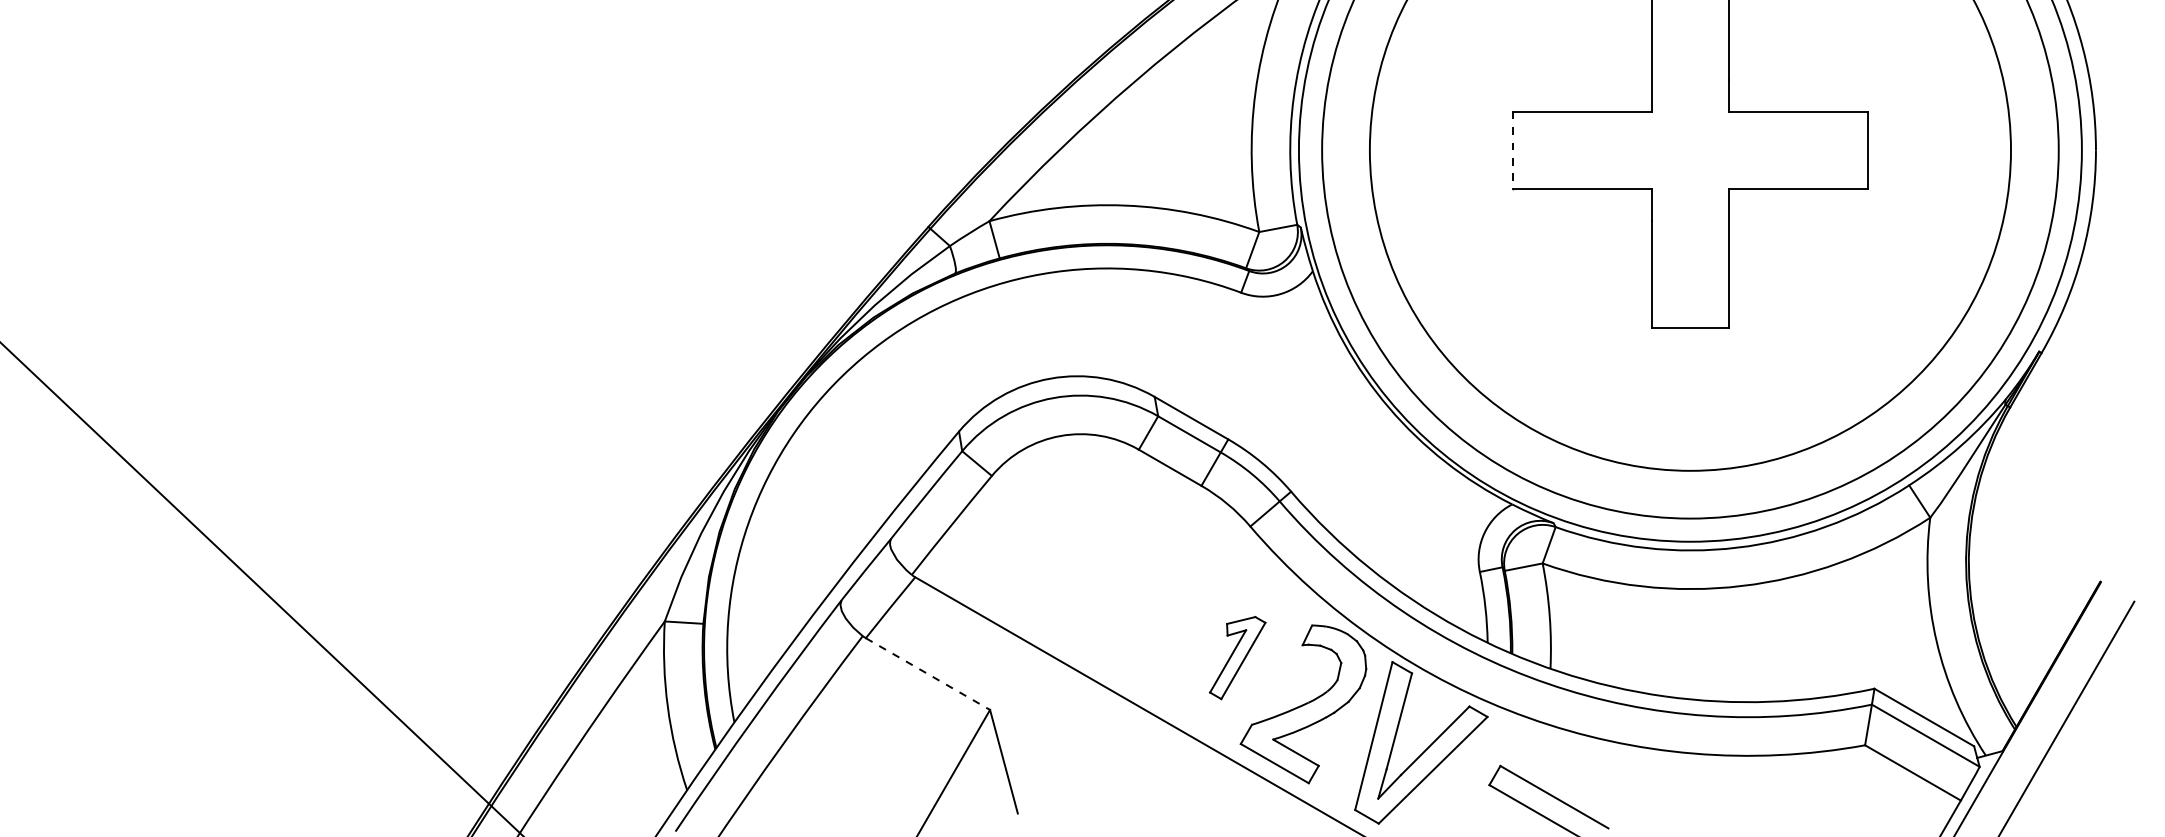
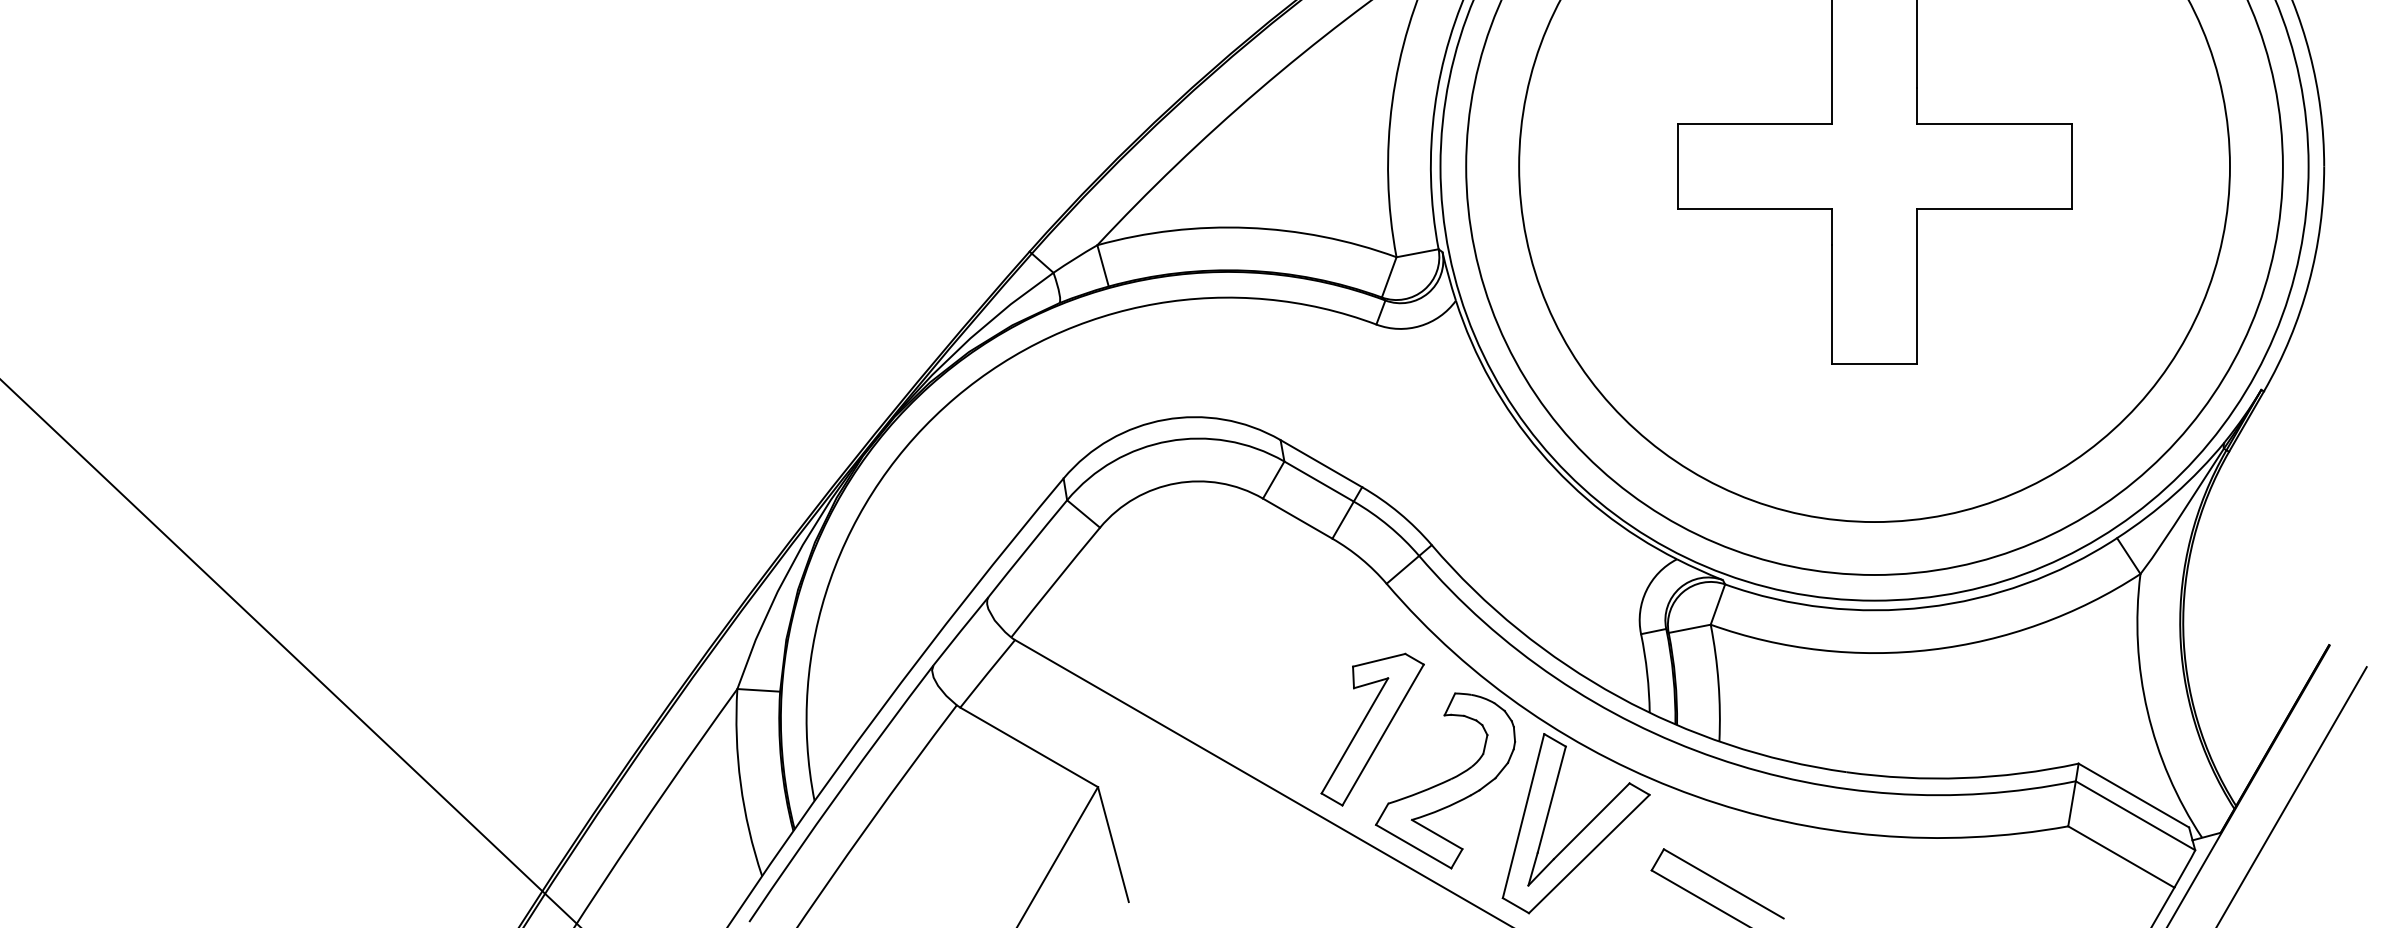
line: (1512, 150) -> (1677, 166), dashed -> solid
part: (1237, 657) -> (1372, 729), size x1.67
line: (928, 674) -> (1029, 747), dashed -> solid

